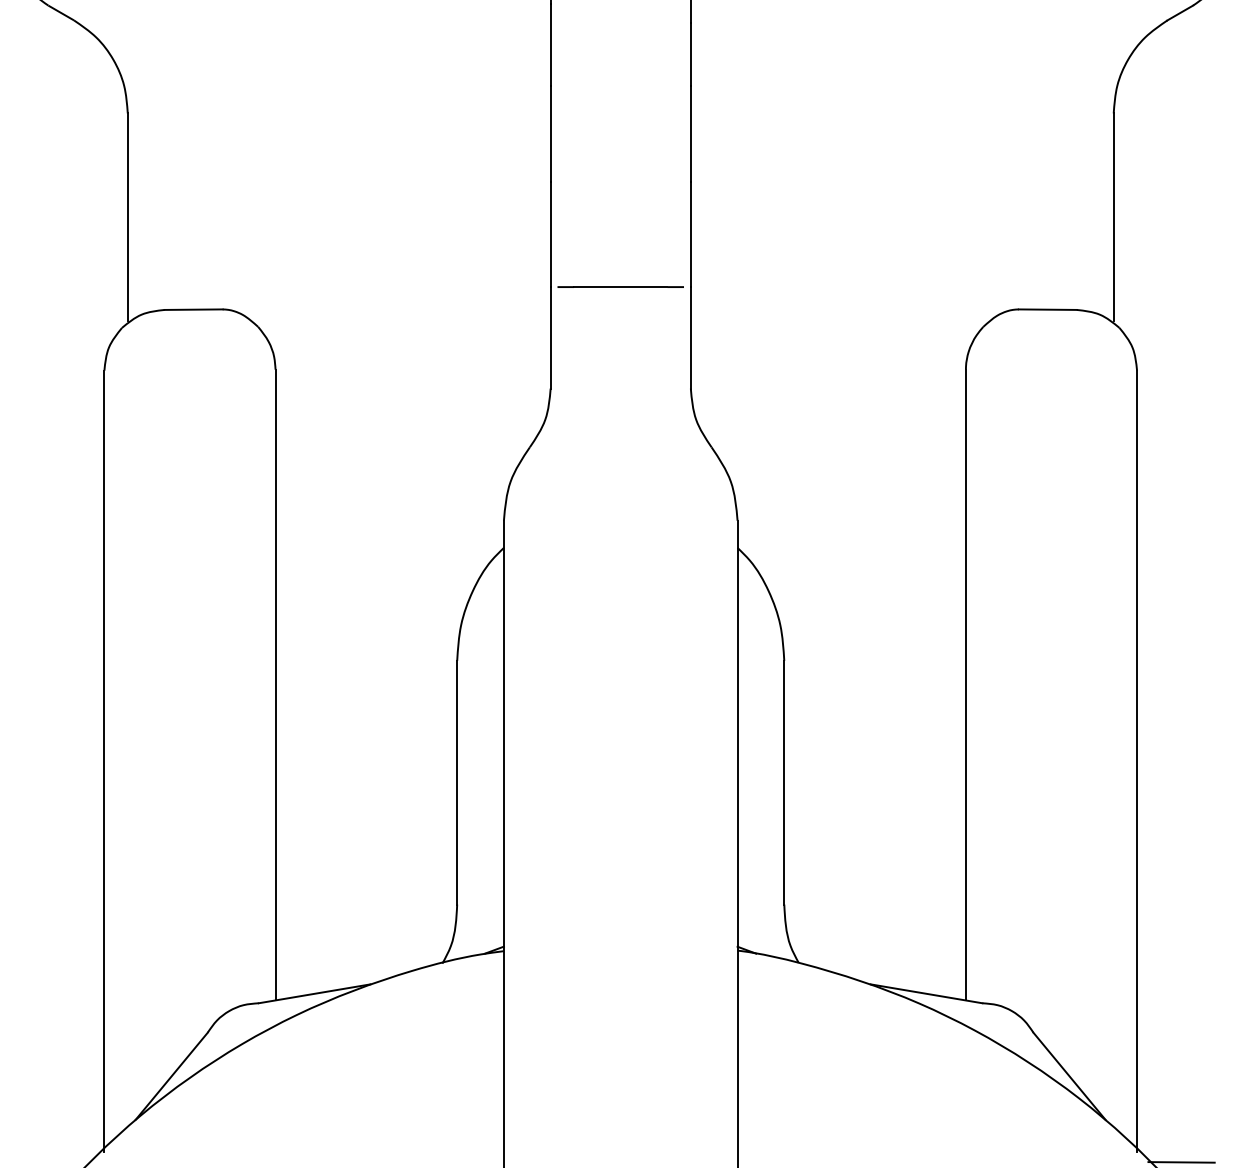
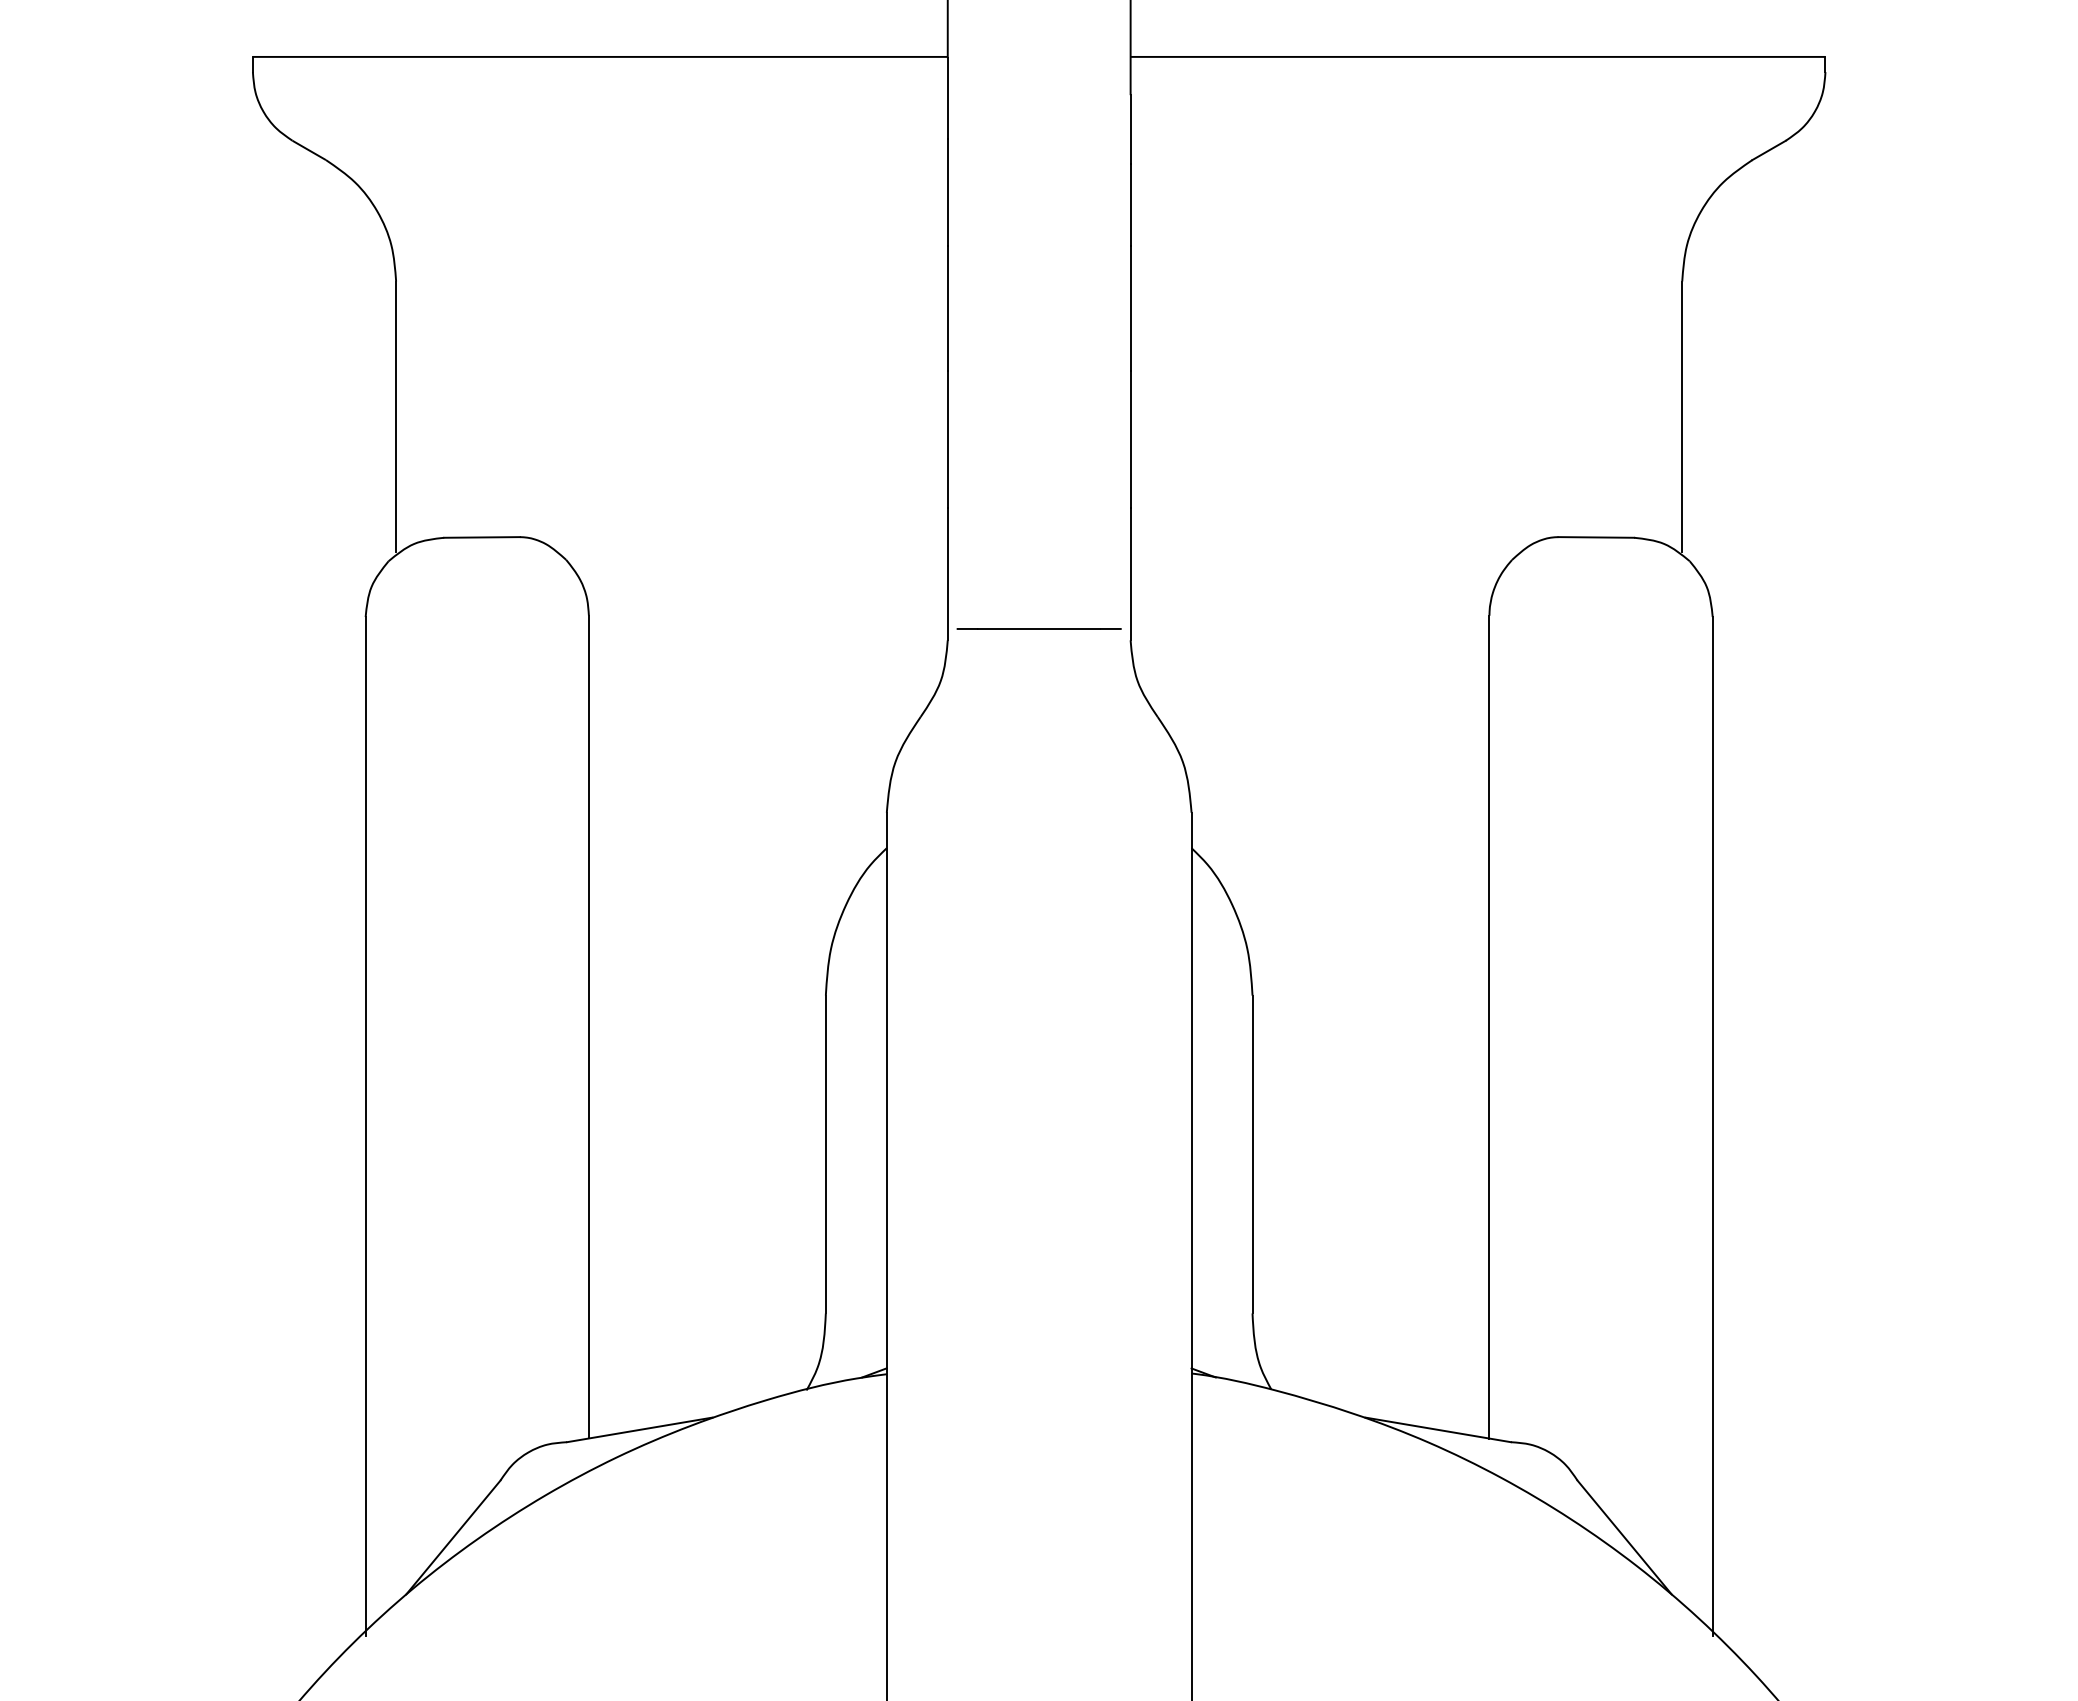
line: (620, 286) -> (1038, 628), moved
line: (1181, 1162) -> (1770, 1649), removed

